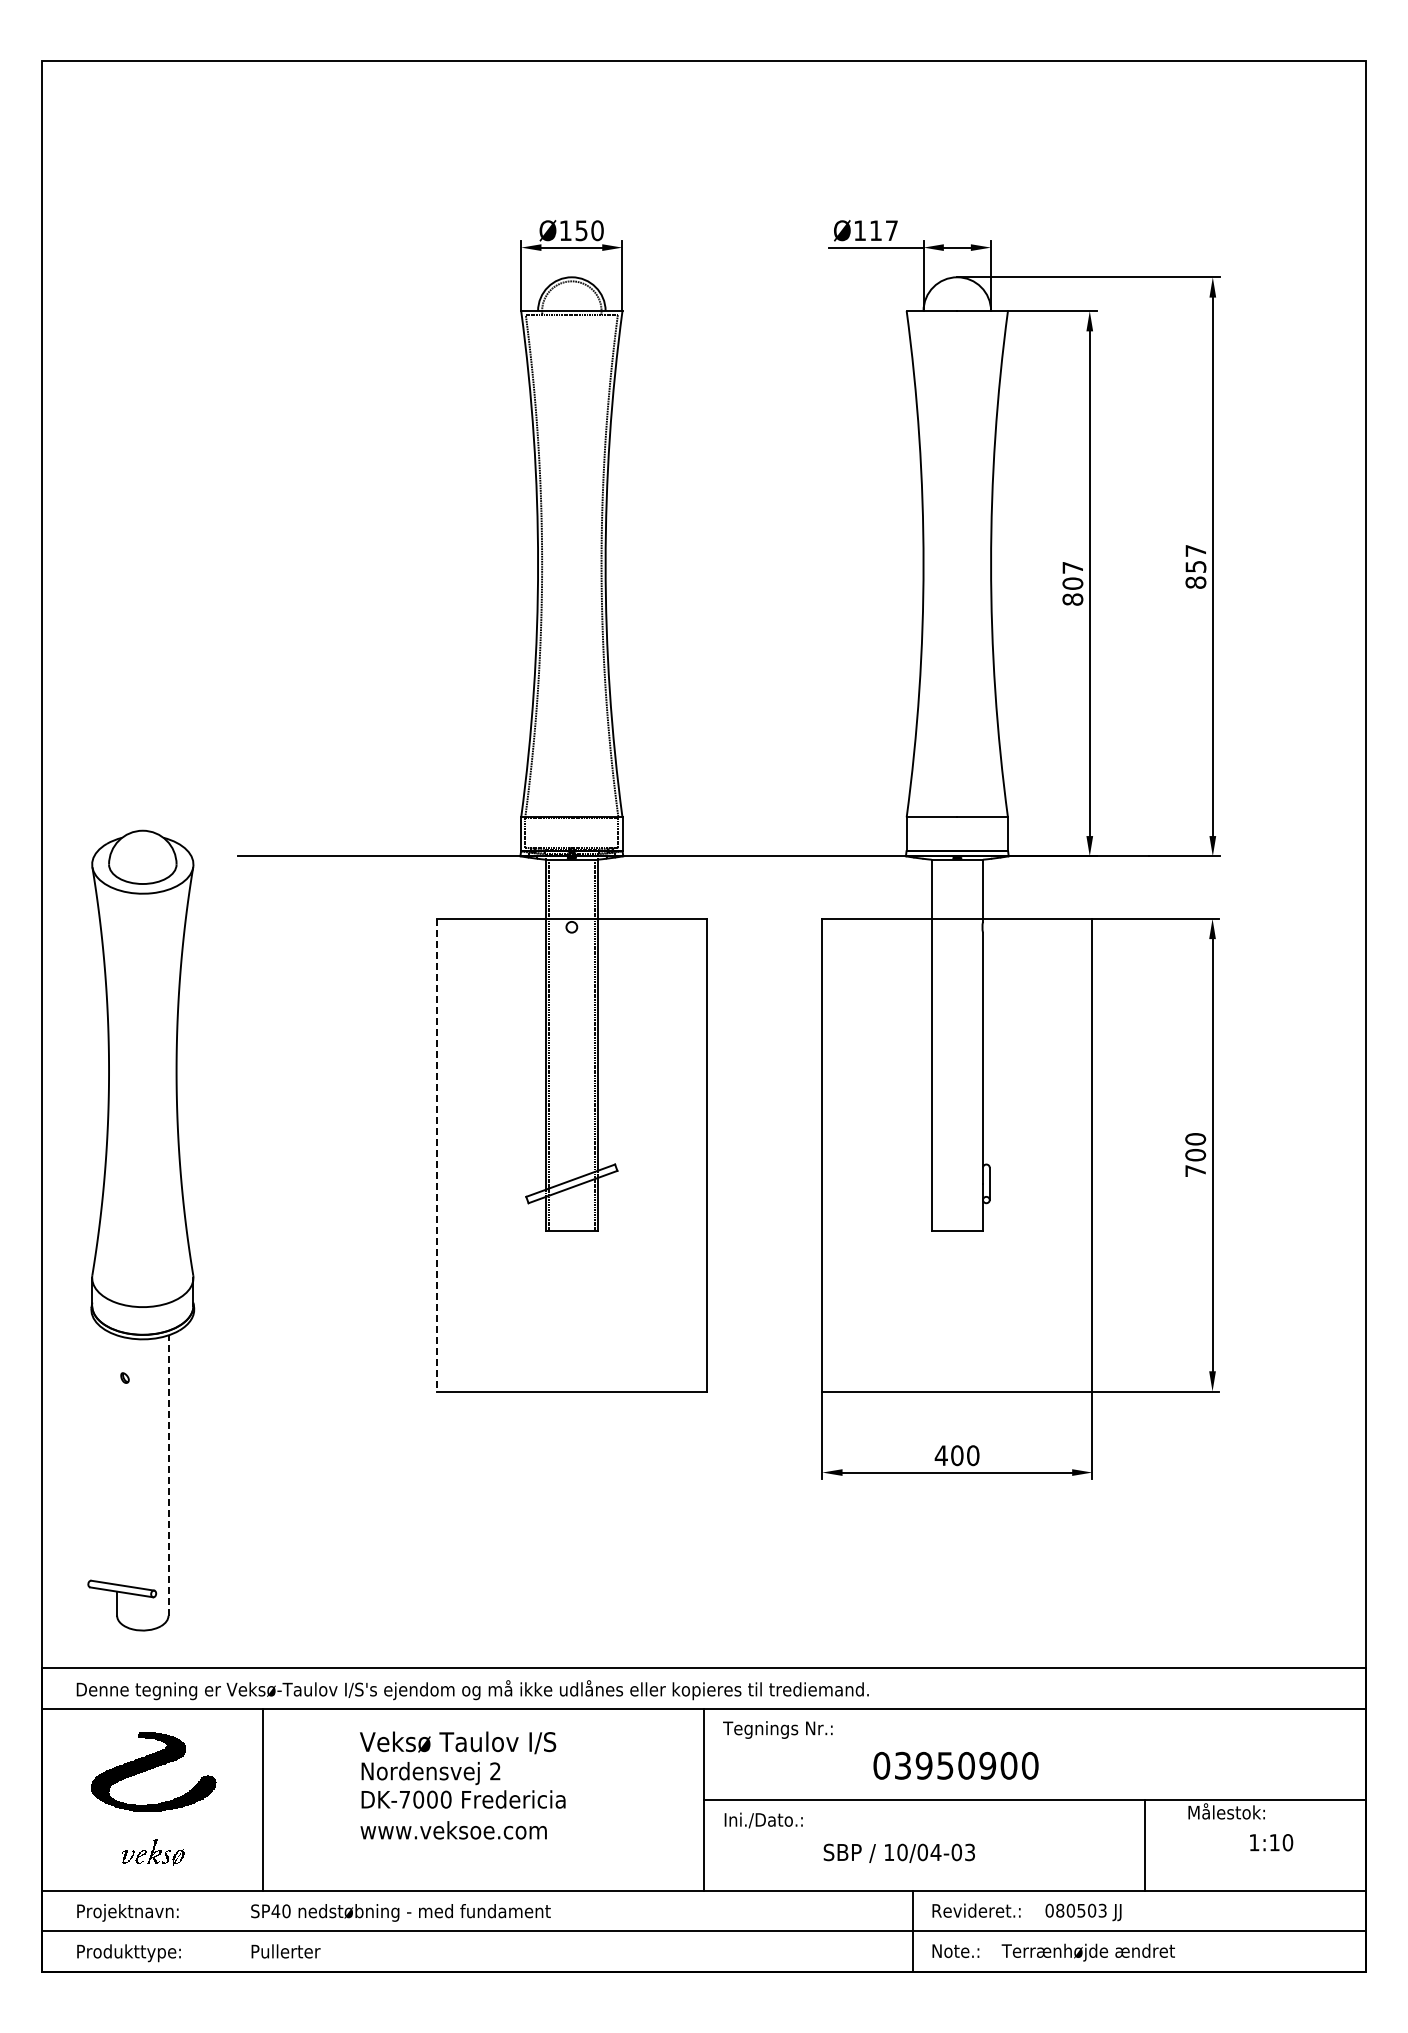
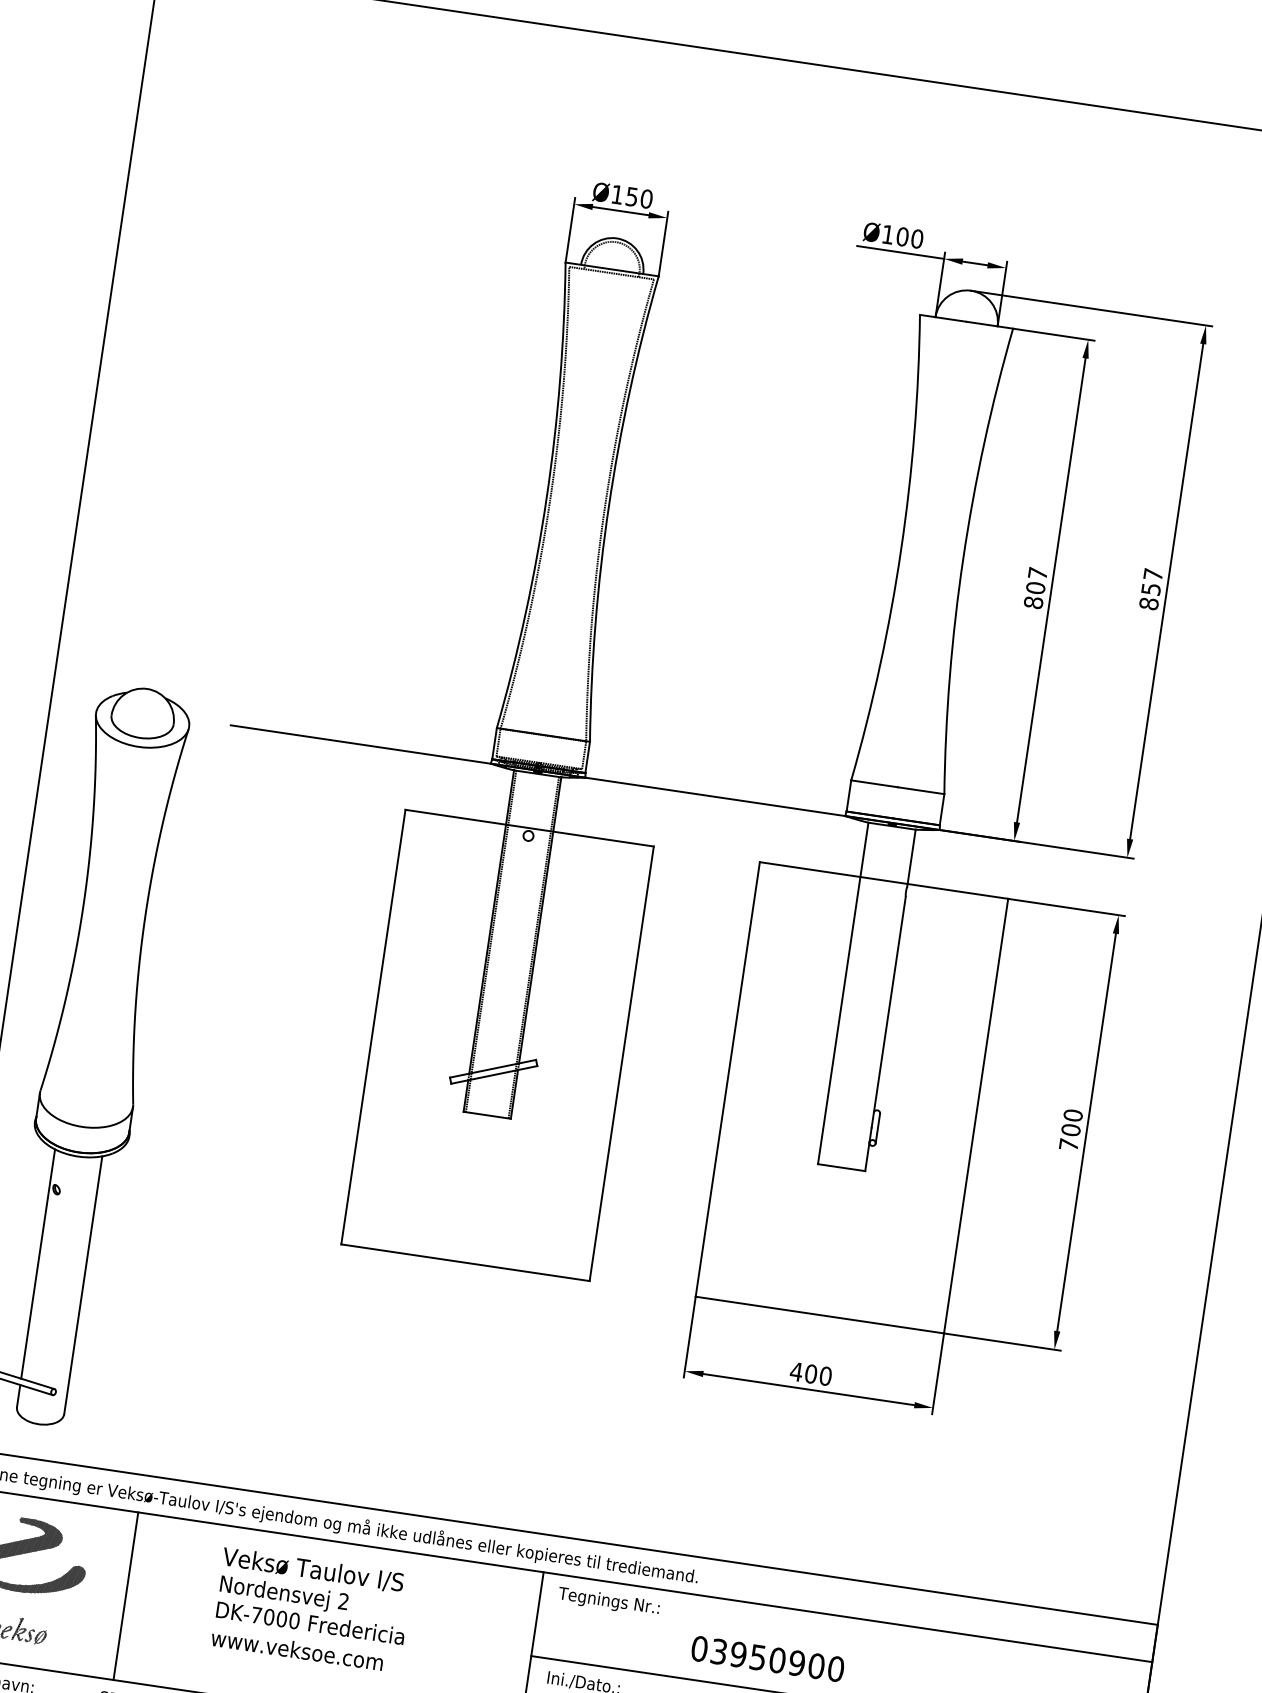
text: (883, 230) -> (909, 237), Ø117 -> Ø100
line: (436, 1155) -> (373, 1027), dashed -> solid
line: (117, 1459) -> (38, 1263), added
line: (168, 1475) -> (83, 1285), dashed -> solid

